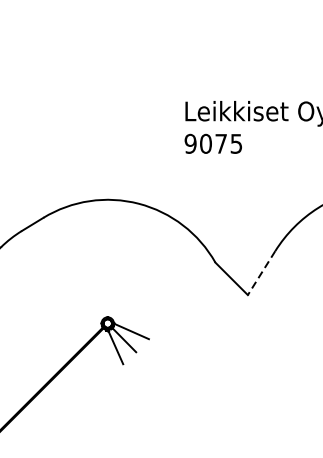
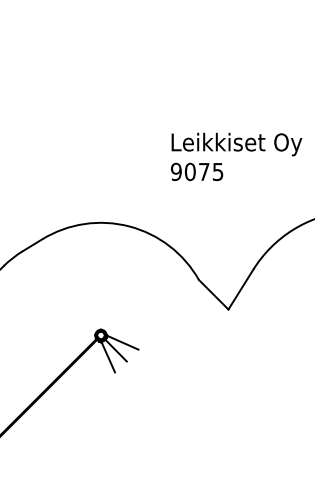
line: (261, 273) -> (240, 289), dashed -> solid

